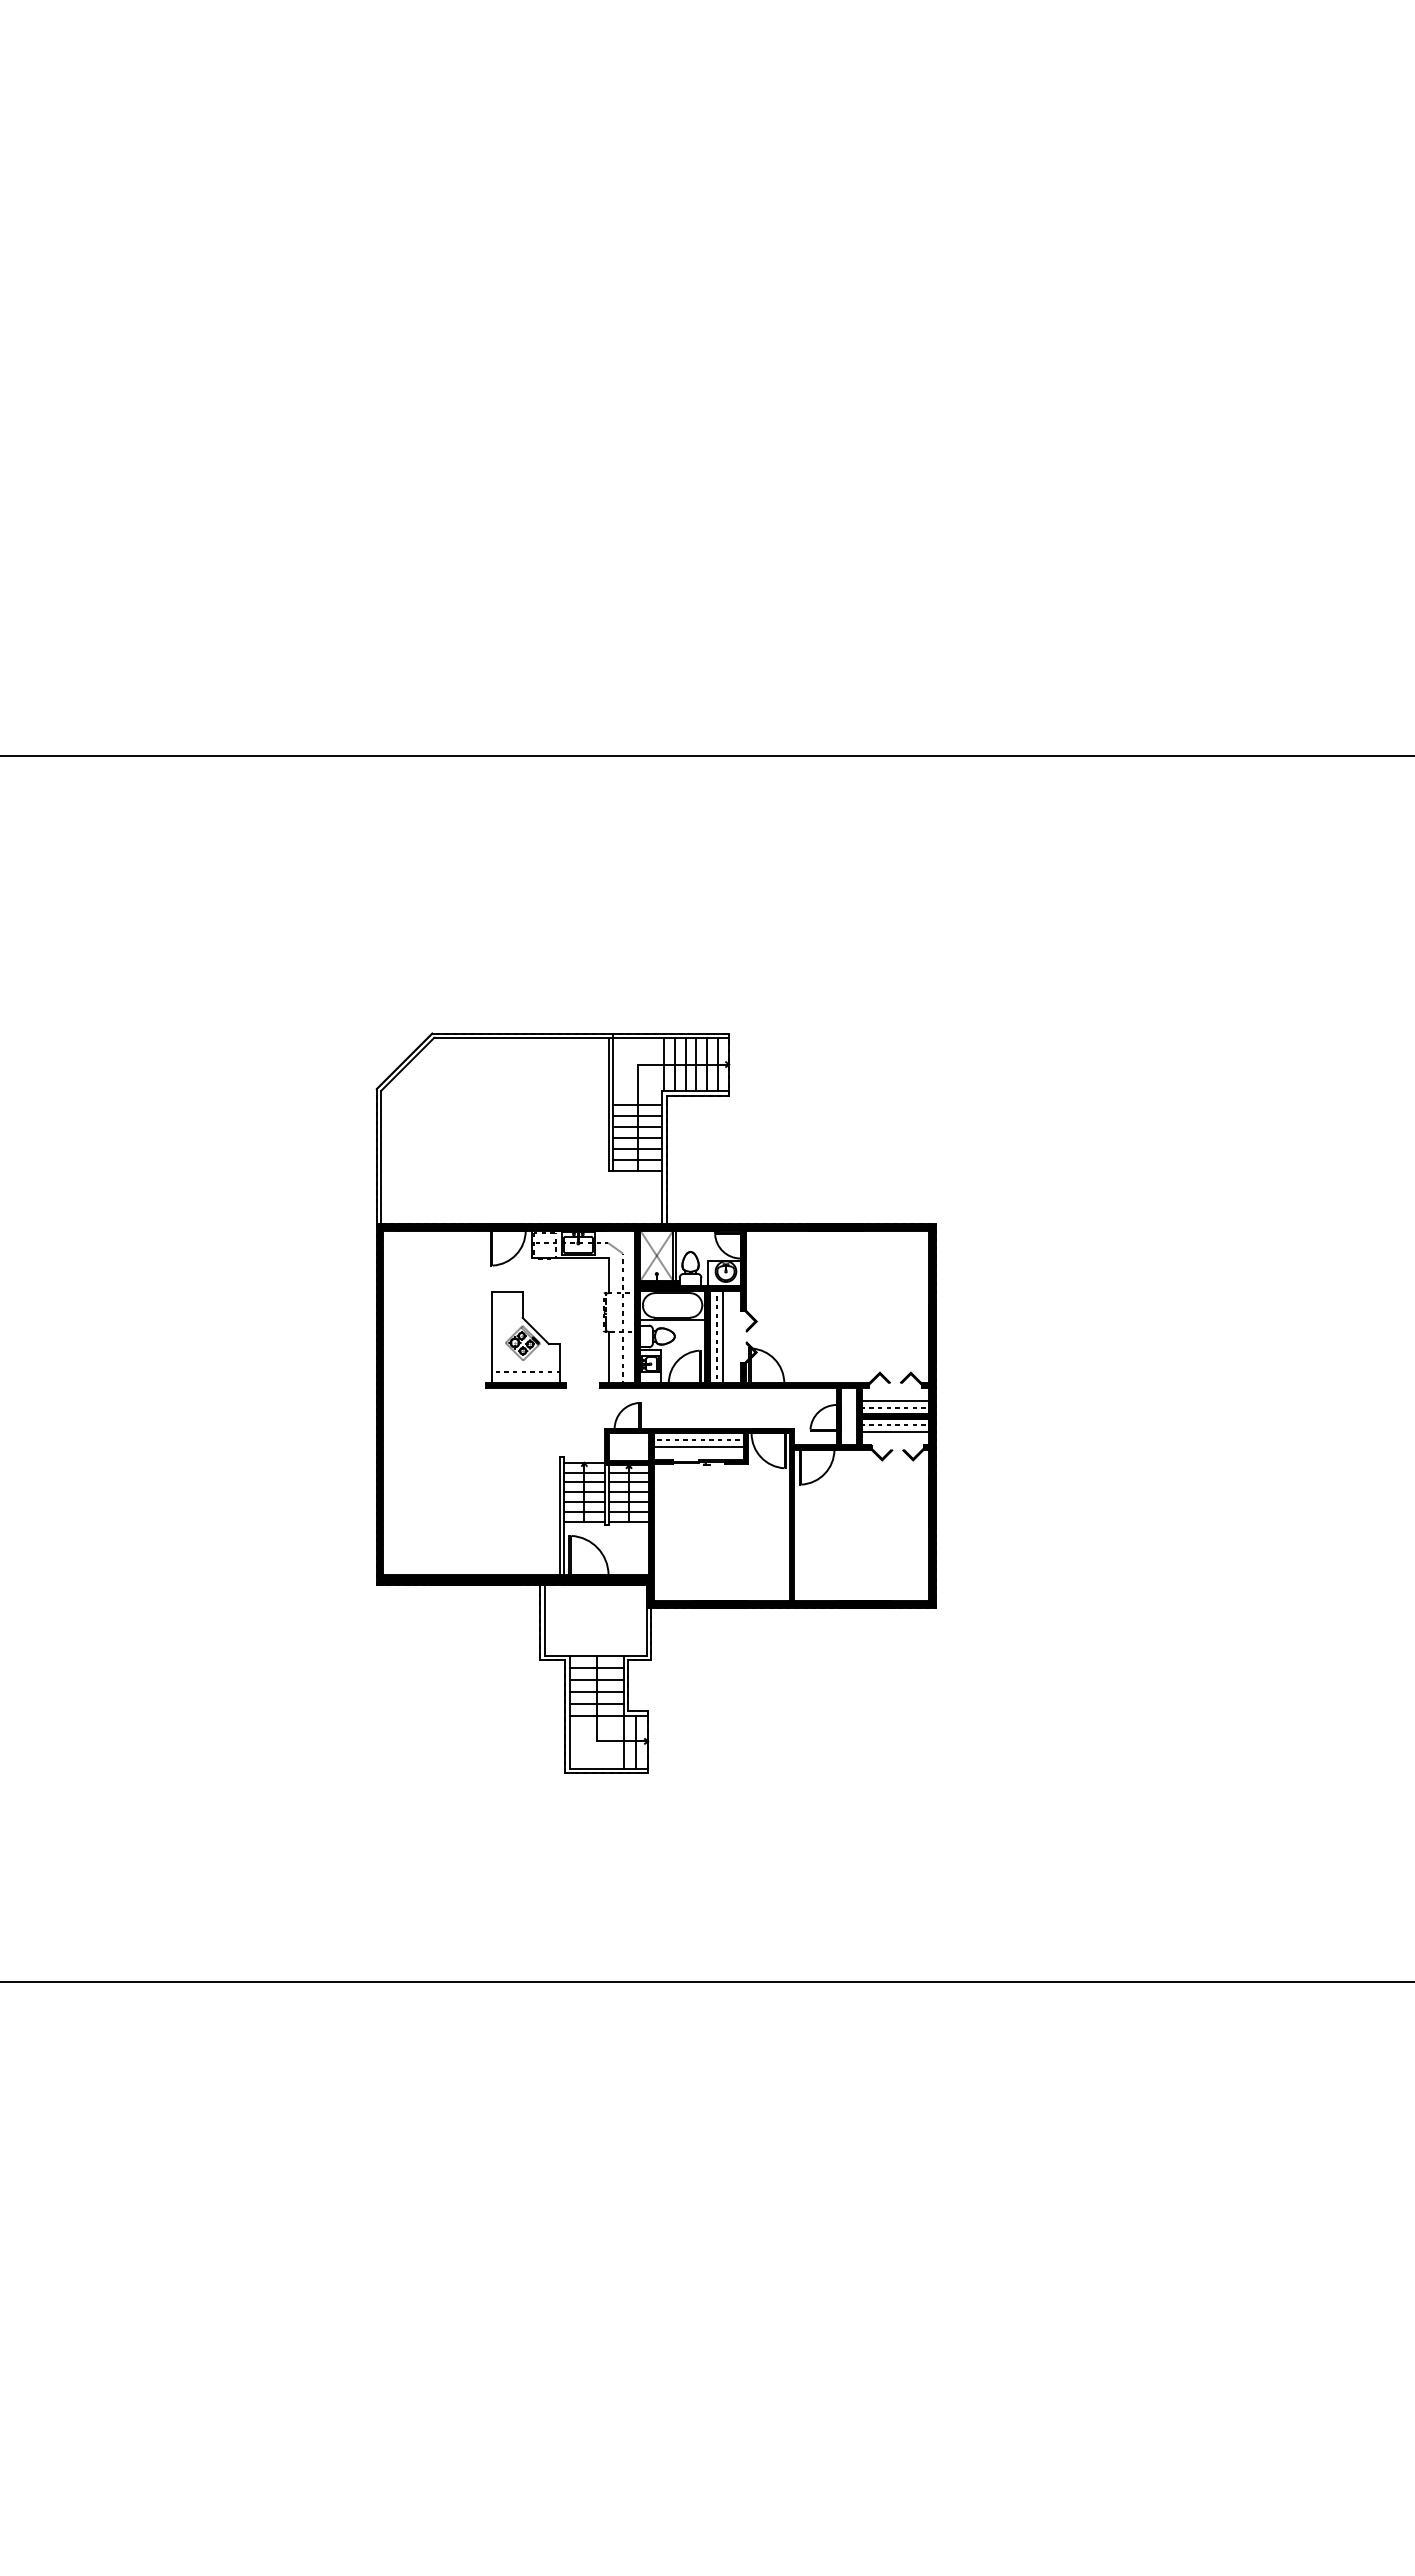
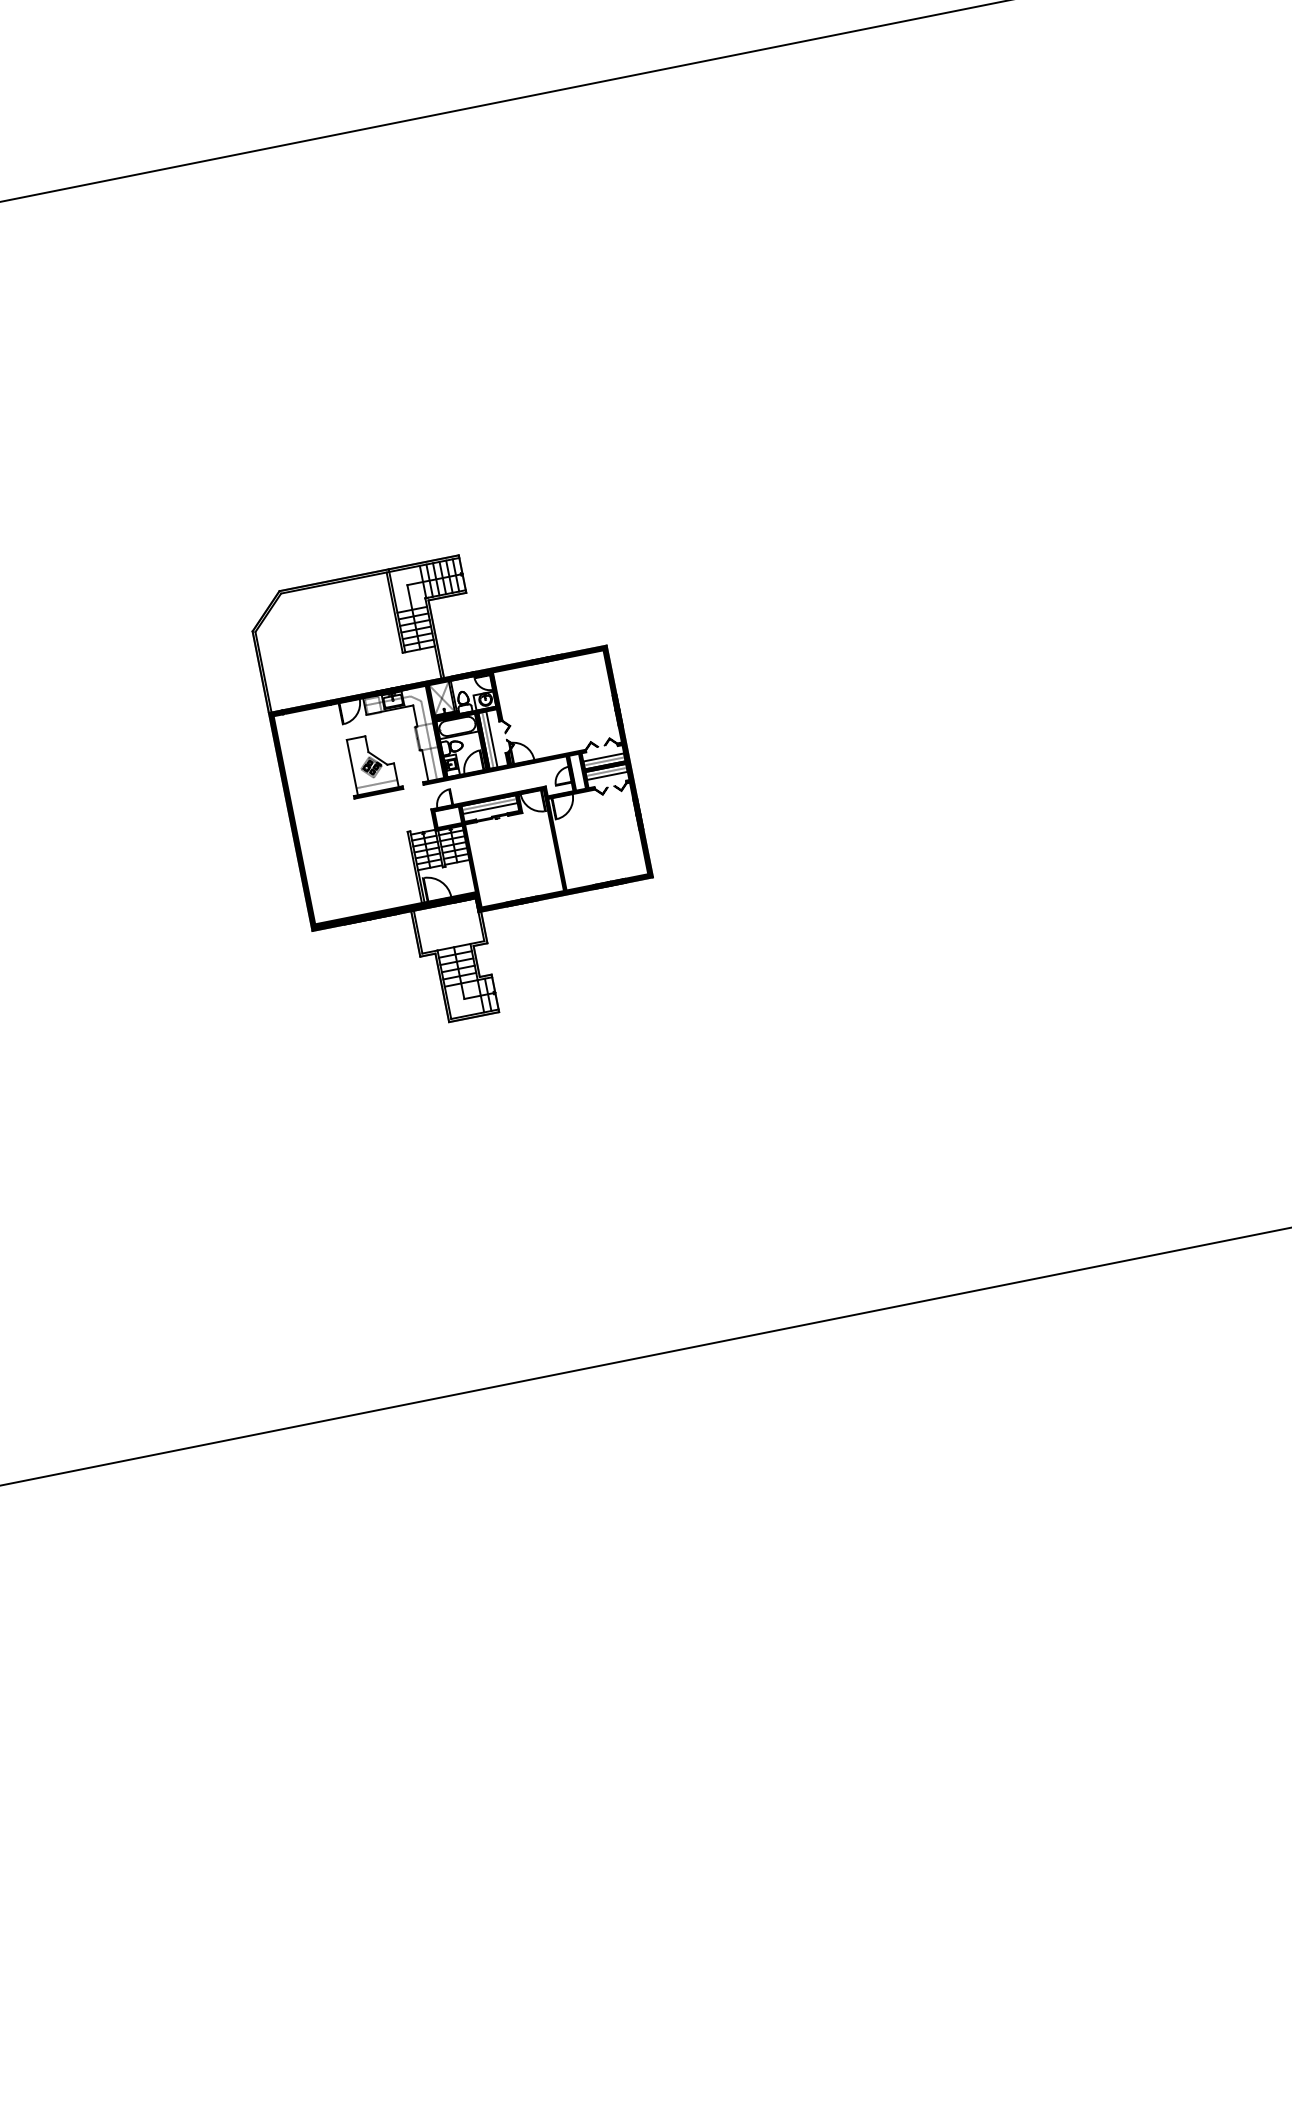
part: (655, 1402) -> (458, 786), size x0.6

